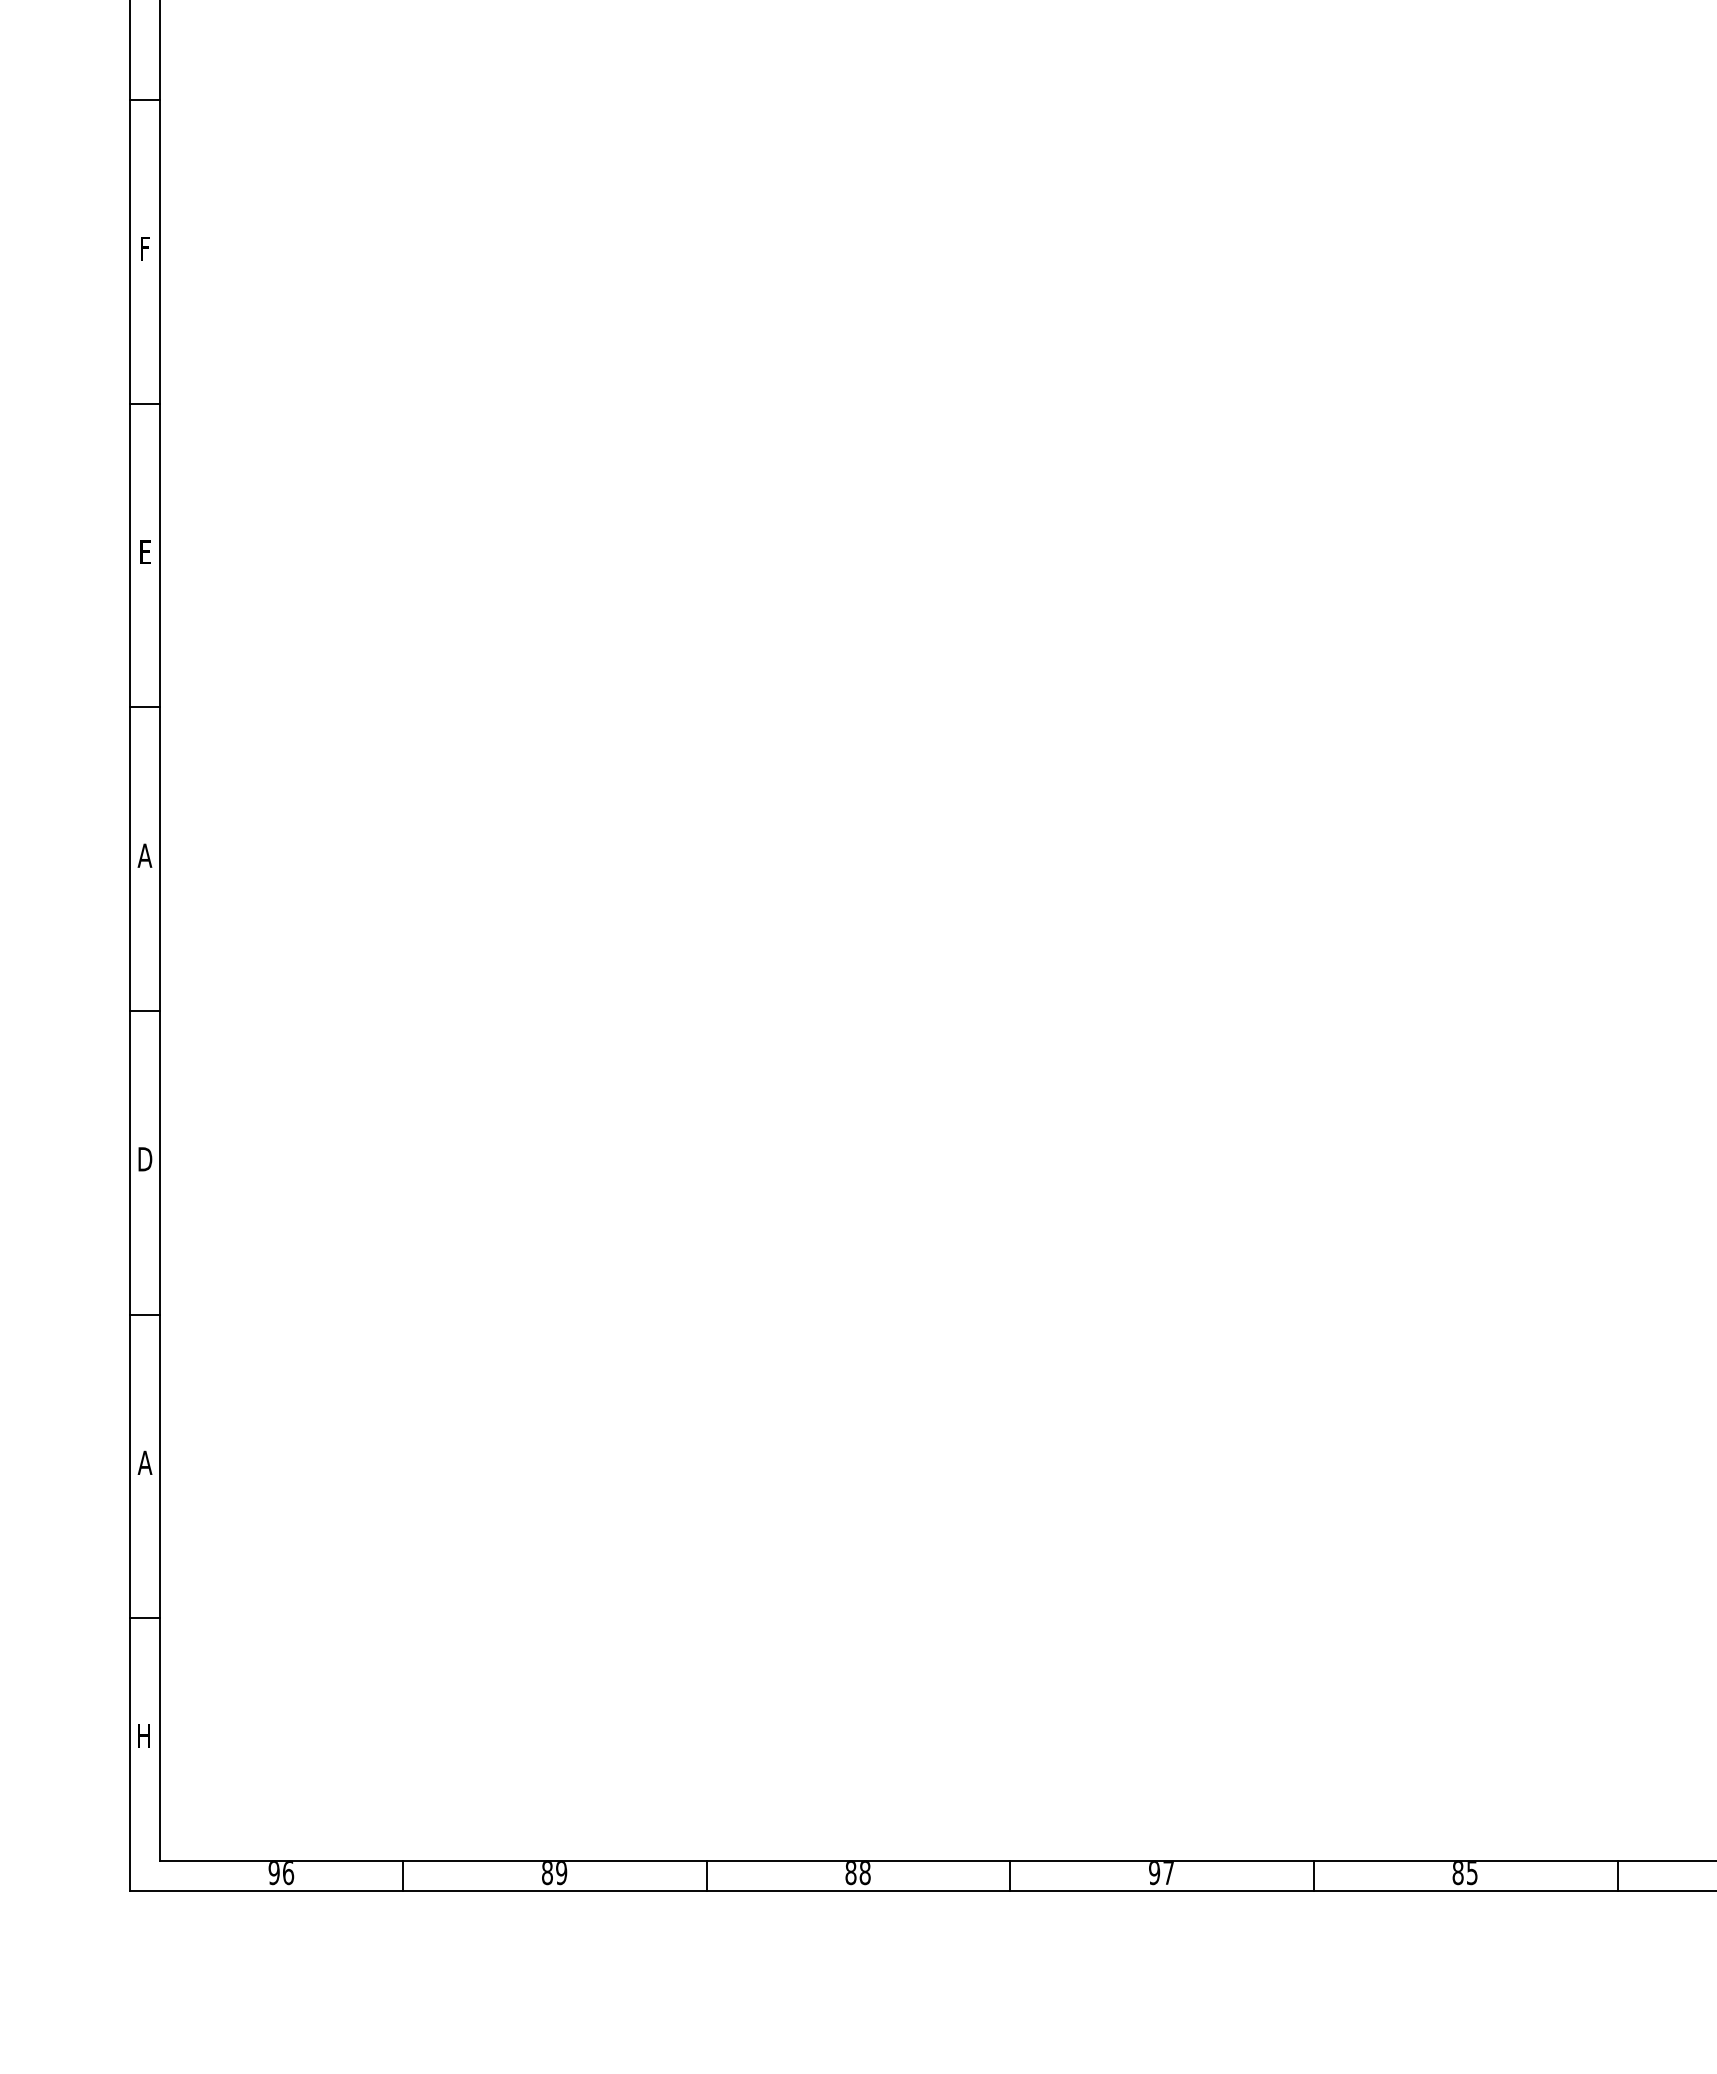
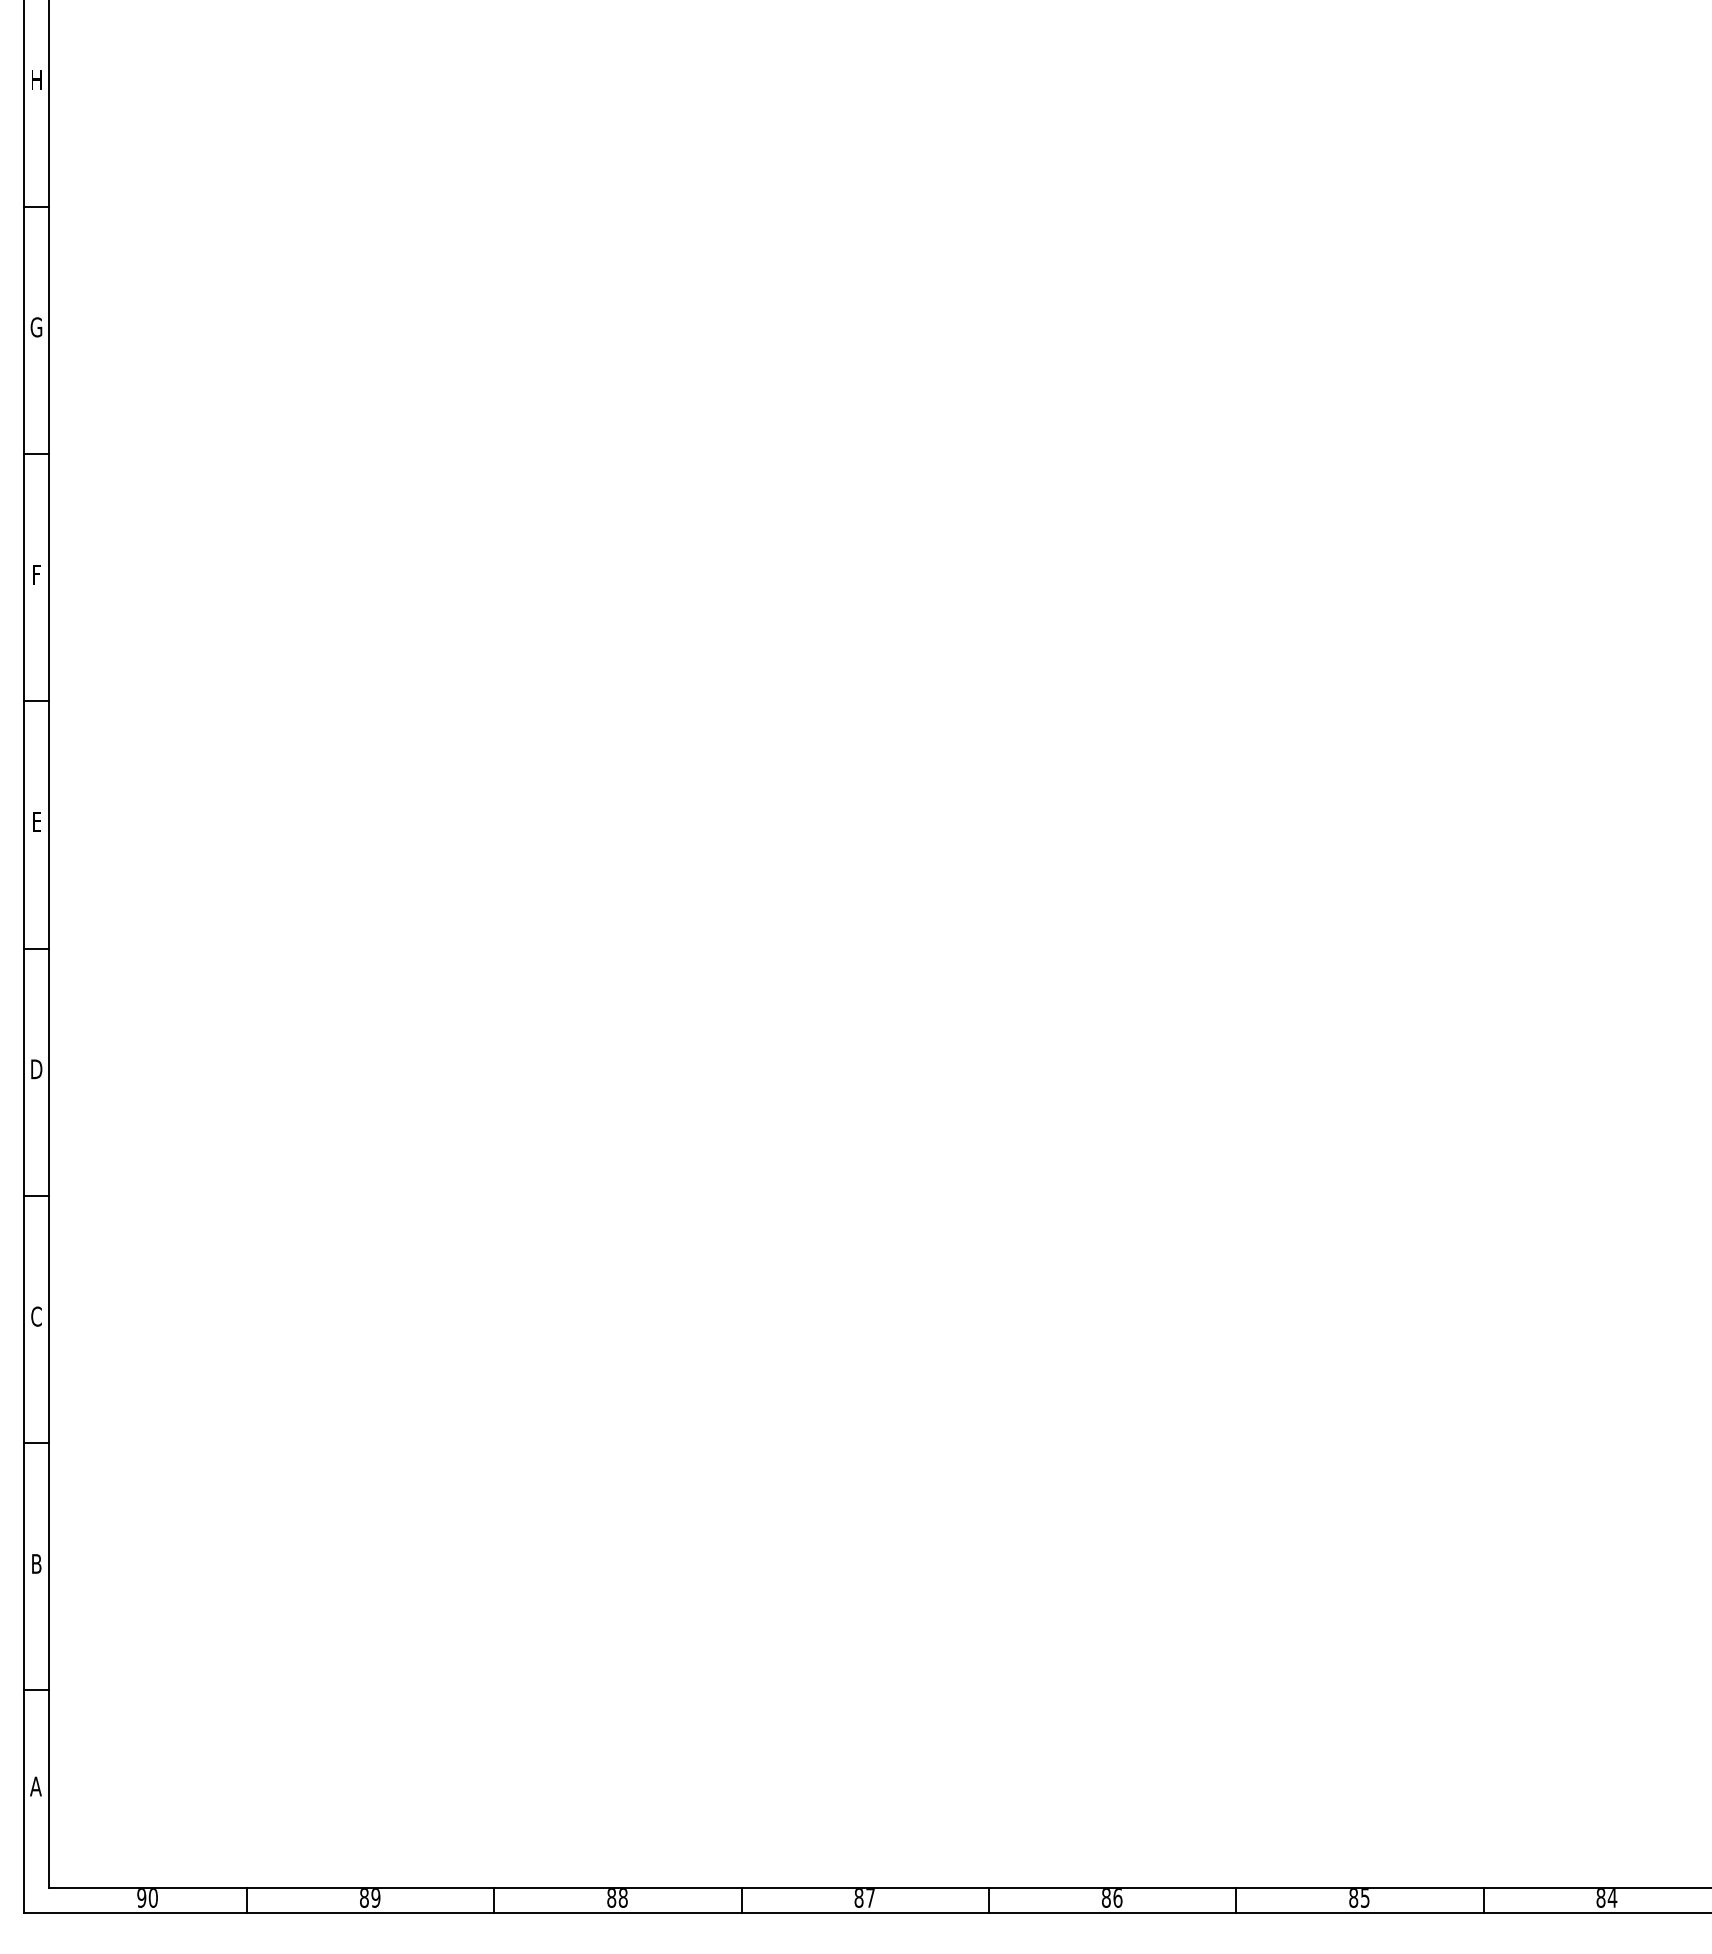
text: (144, 855) -> (36, 1069), A -> D
text: (144, 1159) -> (36, 1316), D -> C
text: (144, 1462) -> (36, 1563), A -> B
text: (143, 1736) -> (35, 1786), H -> A
text: (288, 1873) -> (153, 1898), 96 -> 90
text: (1153, 1873) -> (858, 1898), 97 -> 87
text: (1471, 1873) -> (1117, 1898), 85 -> 86

